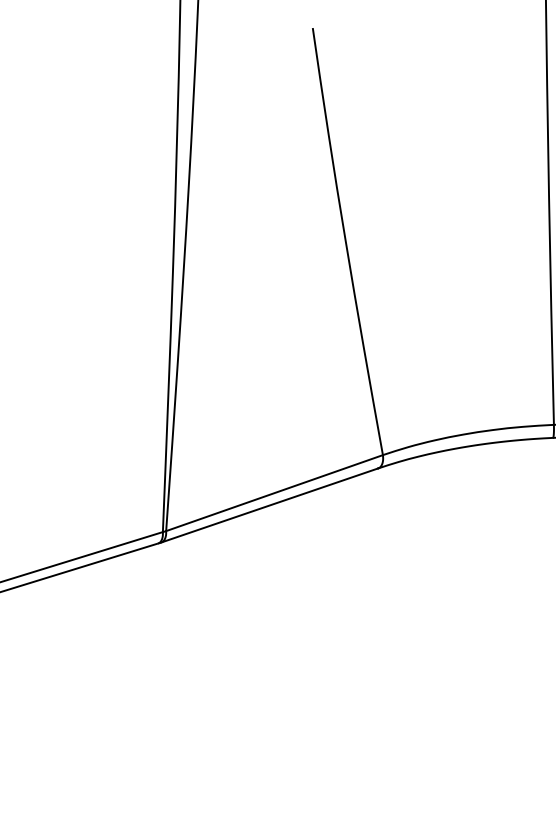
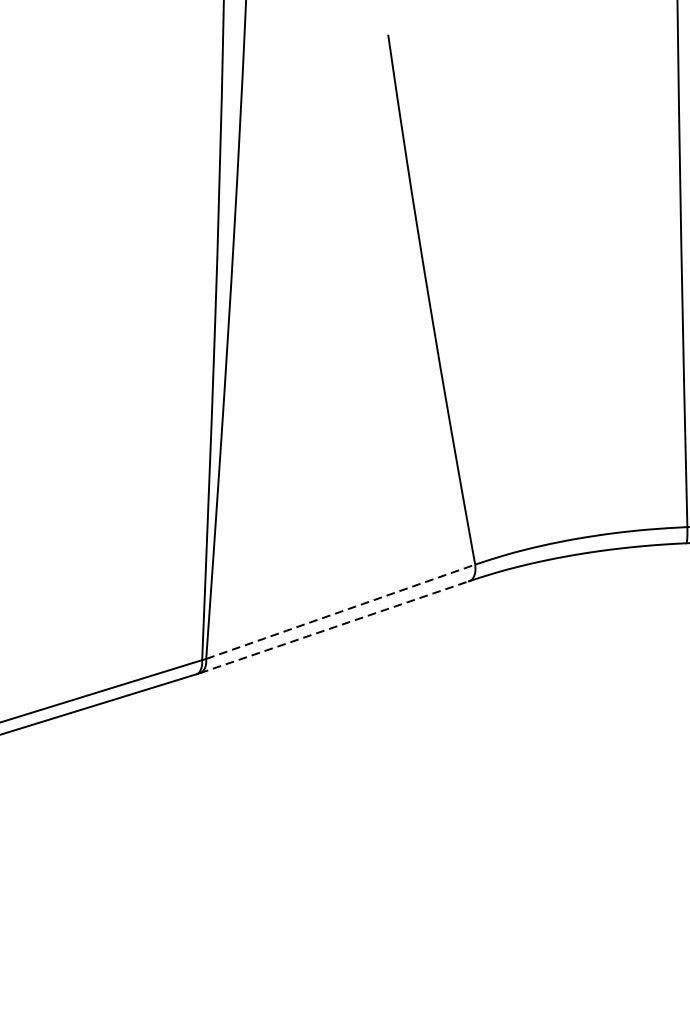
line: (274, 493) -> (340, 612), solid -> dashed
line: (269, 505) -> (334, 627), solid -> dashed

